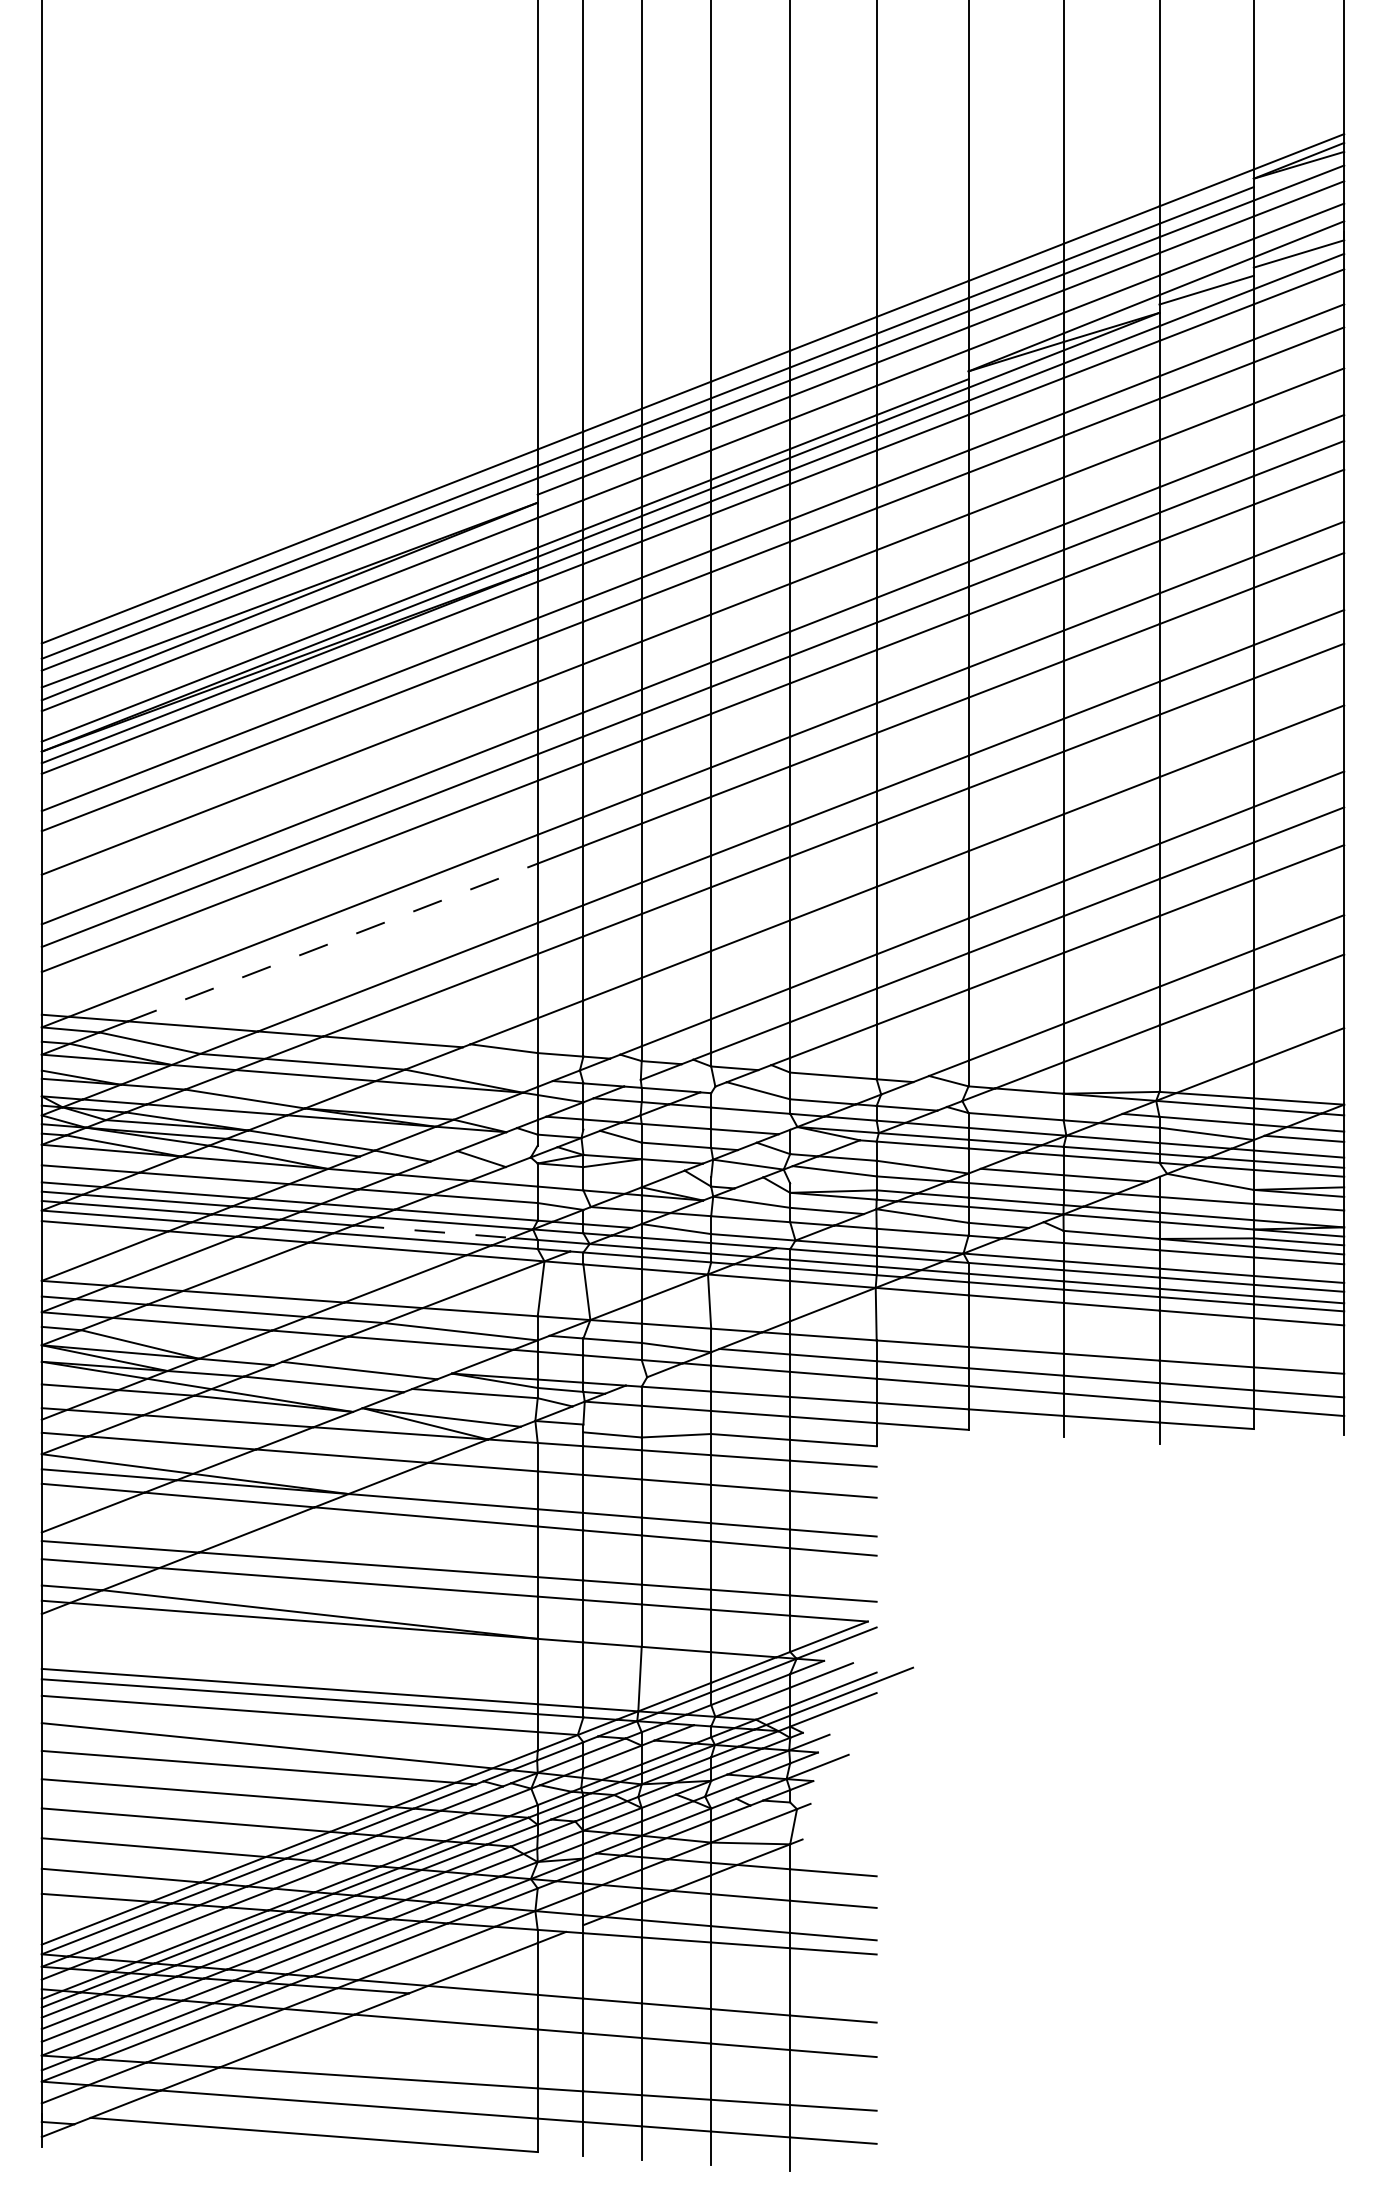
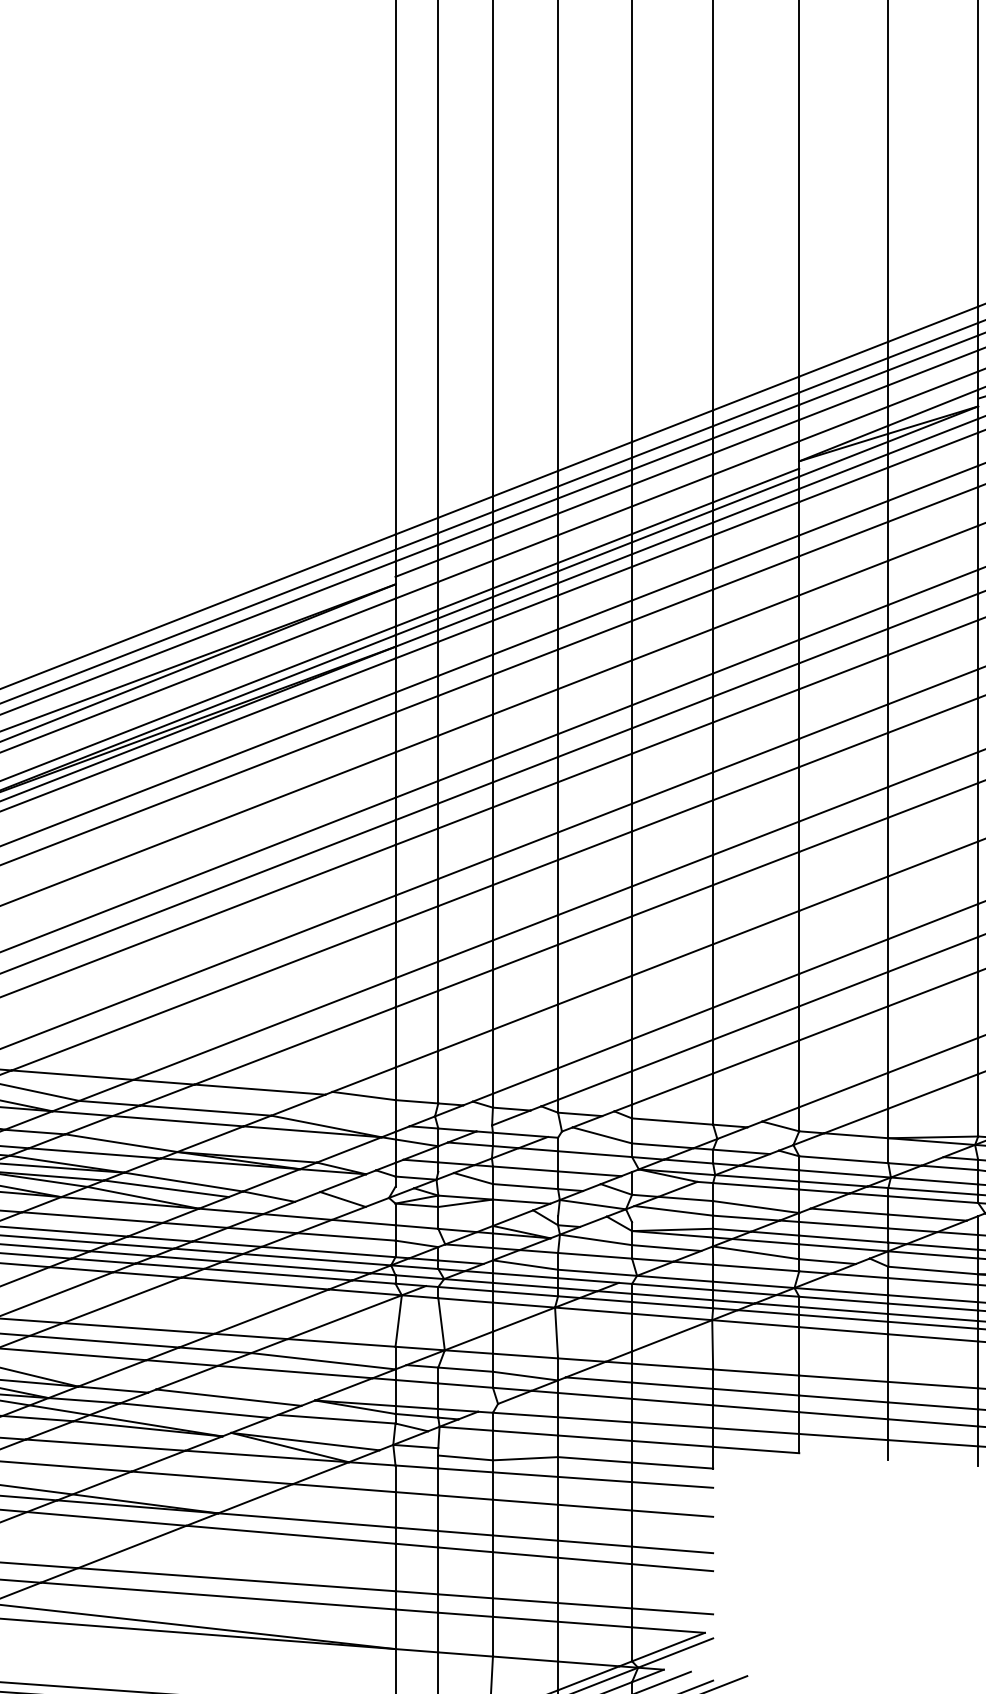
line: (333, 942) -> (204, 996), dashed -> solid
line: (432, 1231) -> (296, 1267), dashed -> solid

